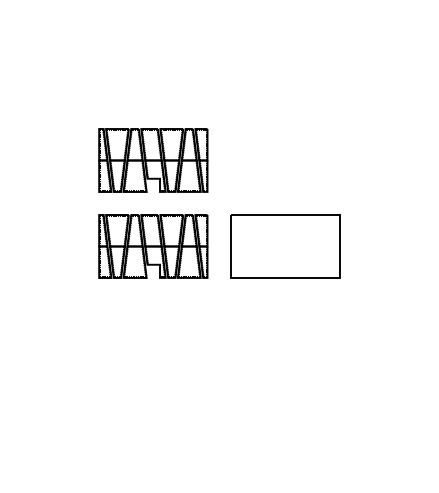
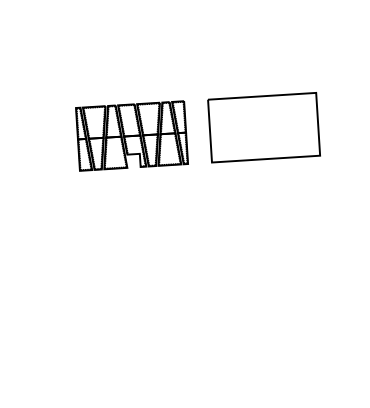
part: (153, 160) -> (126, 50), removed

